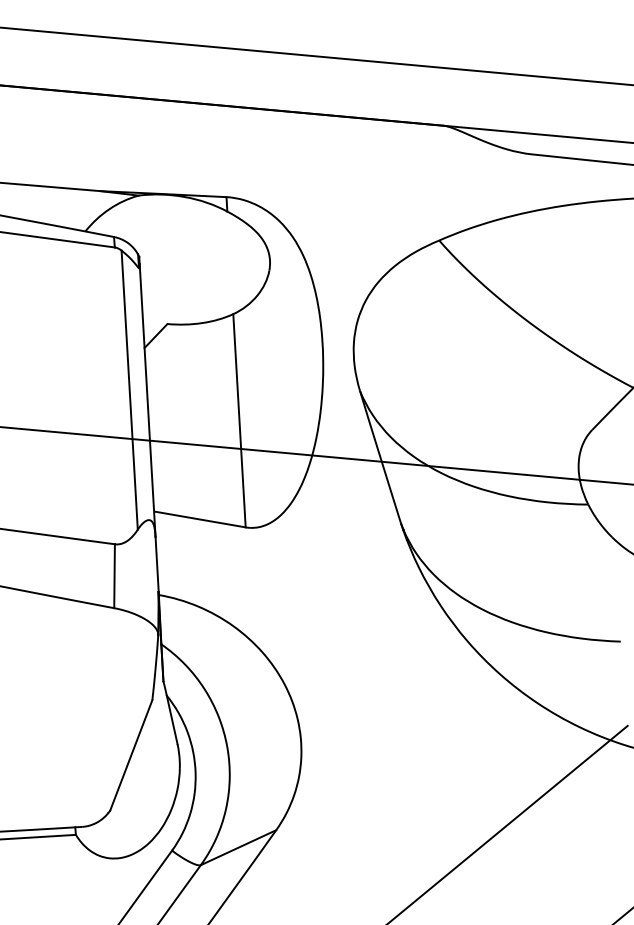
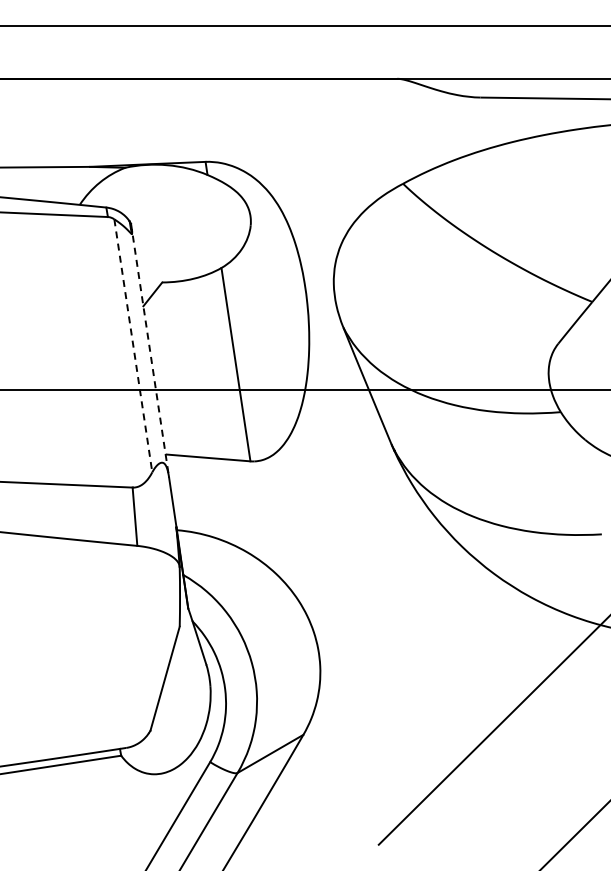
line: (129, 389) -> (133, 345), solid -> dashed
line: (147, 396) -> (150, 350), solid -> dashed

